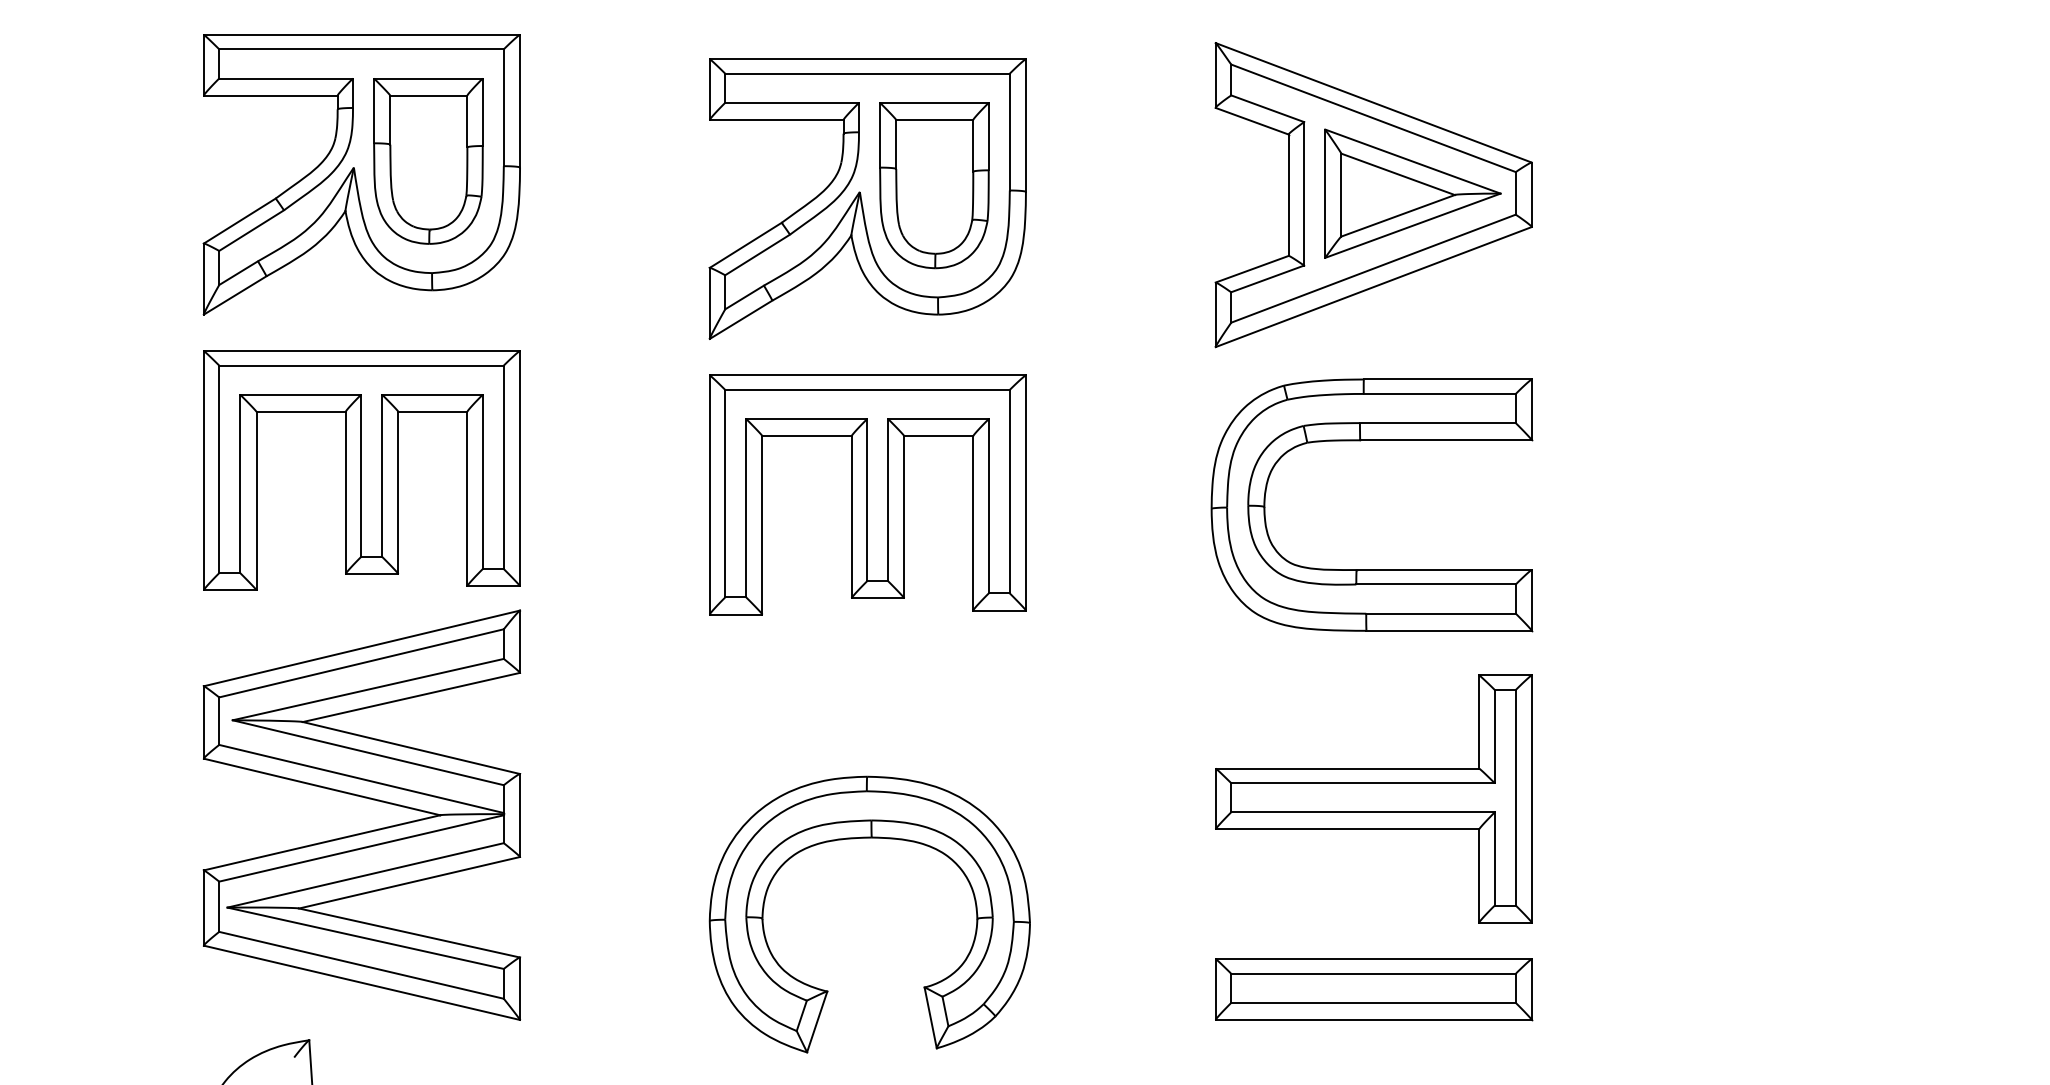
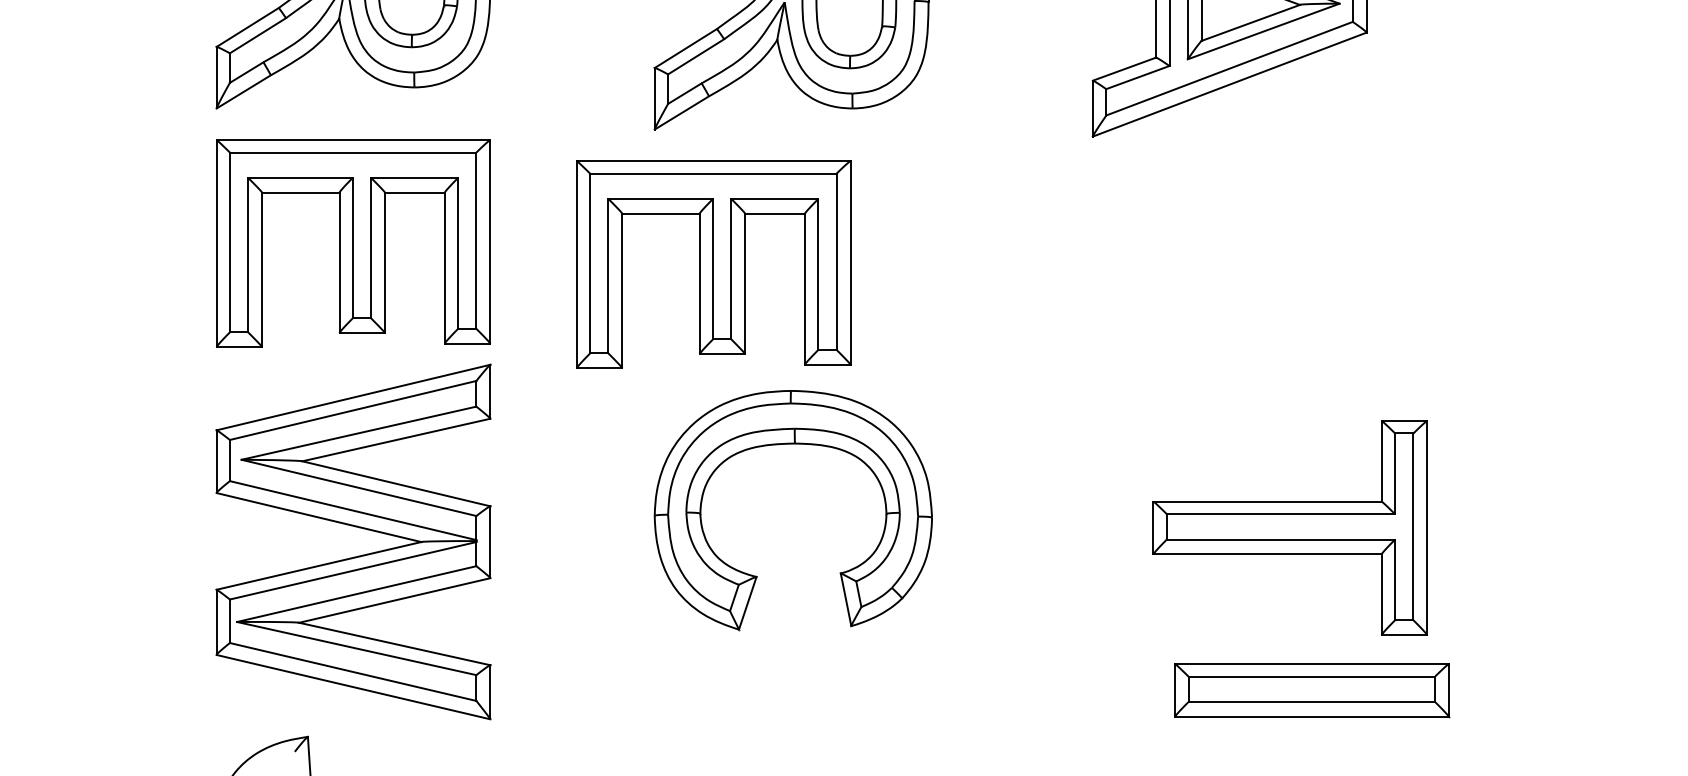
part: (867, 494) -> (713, 264), moved
part: (1371, 569) -> (1227, 329), removed
part: (1373, 798) -> (1290, 527), moved
part: (869, 838) -> (793, 444), moved
part: (1374, 989) -> (1312, 690), moved

